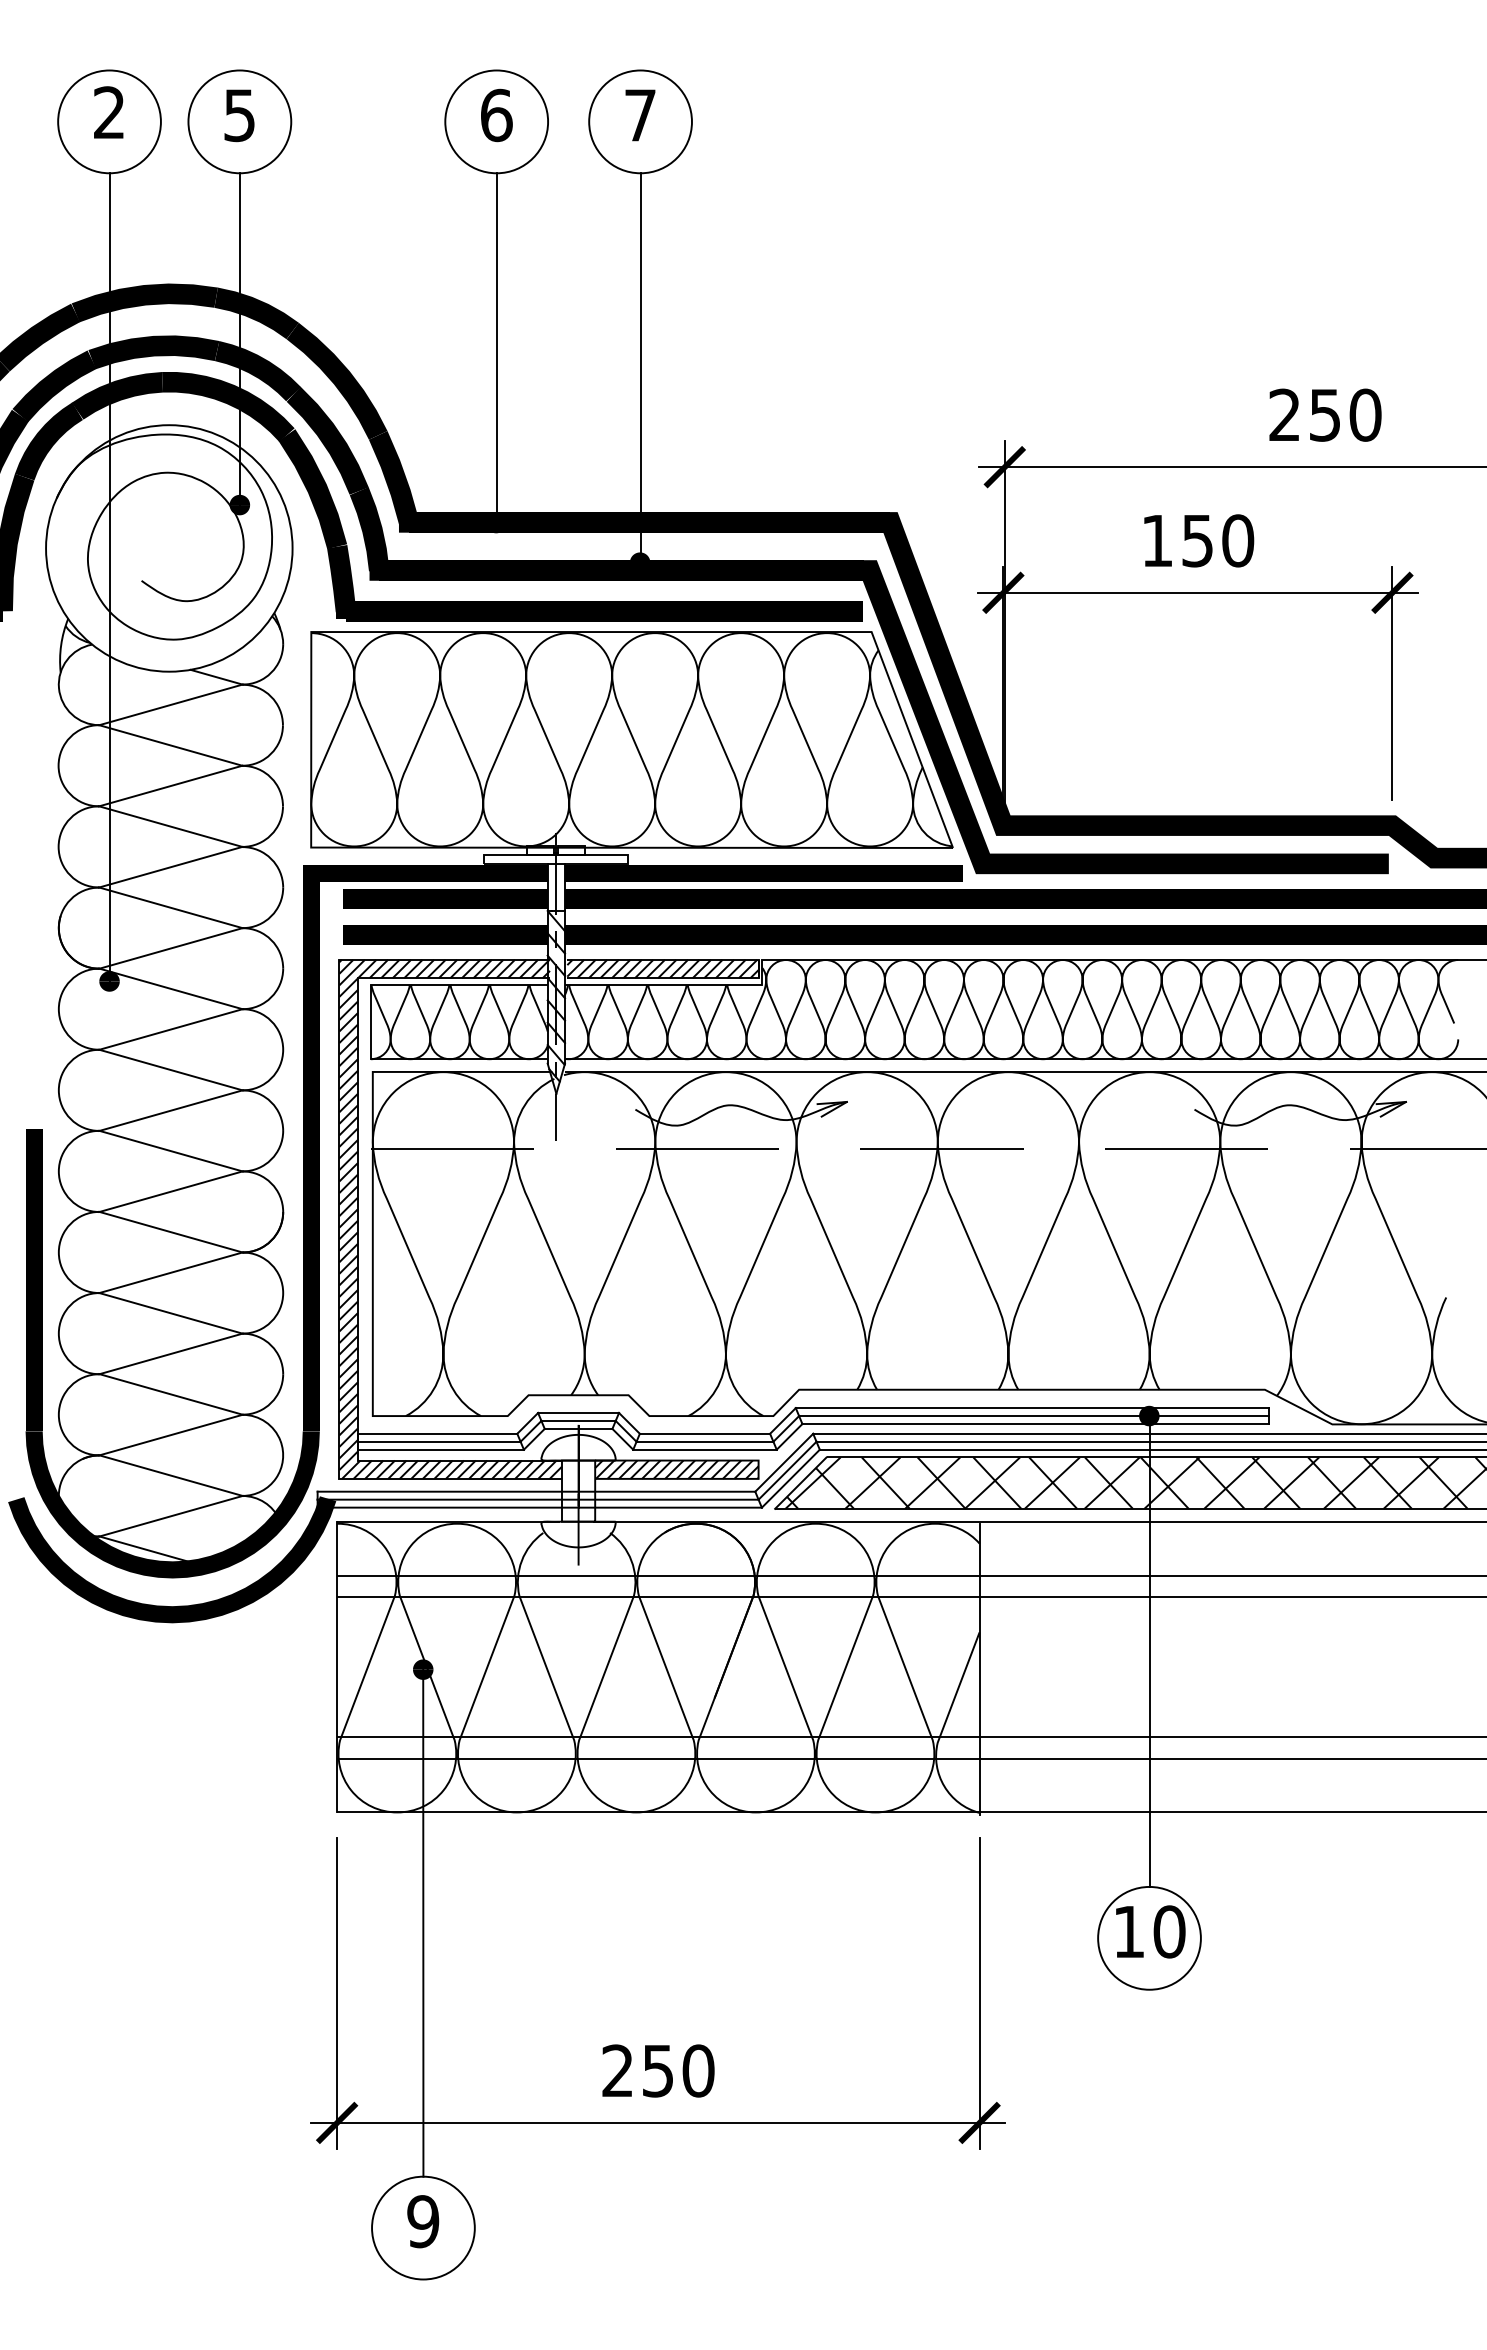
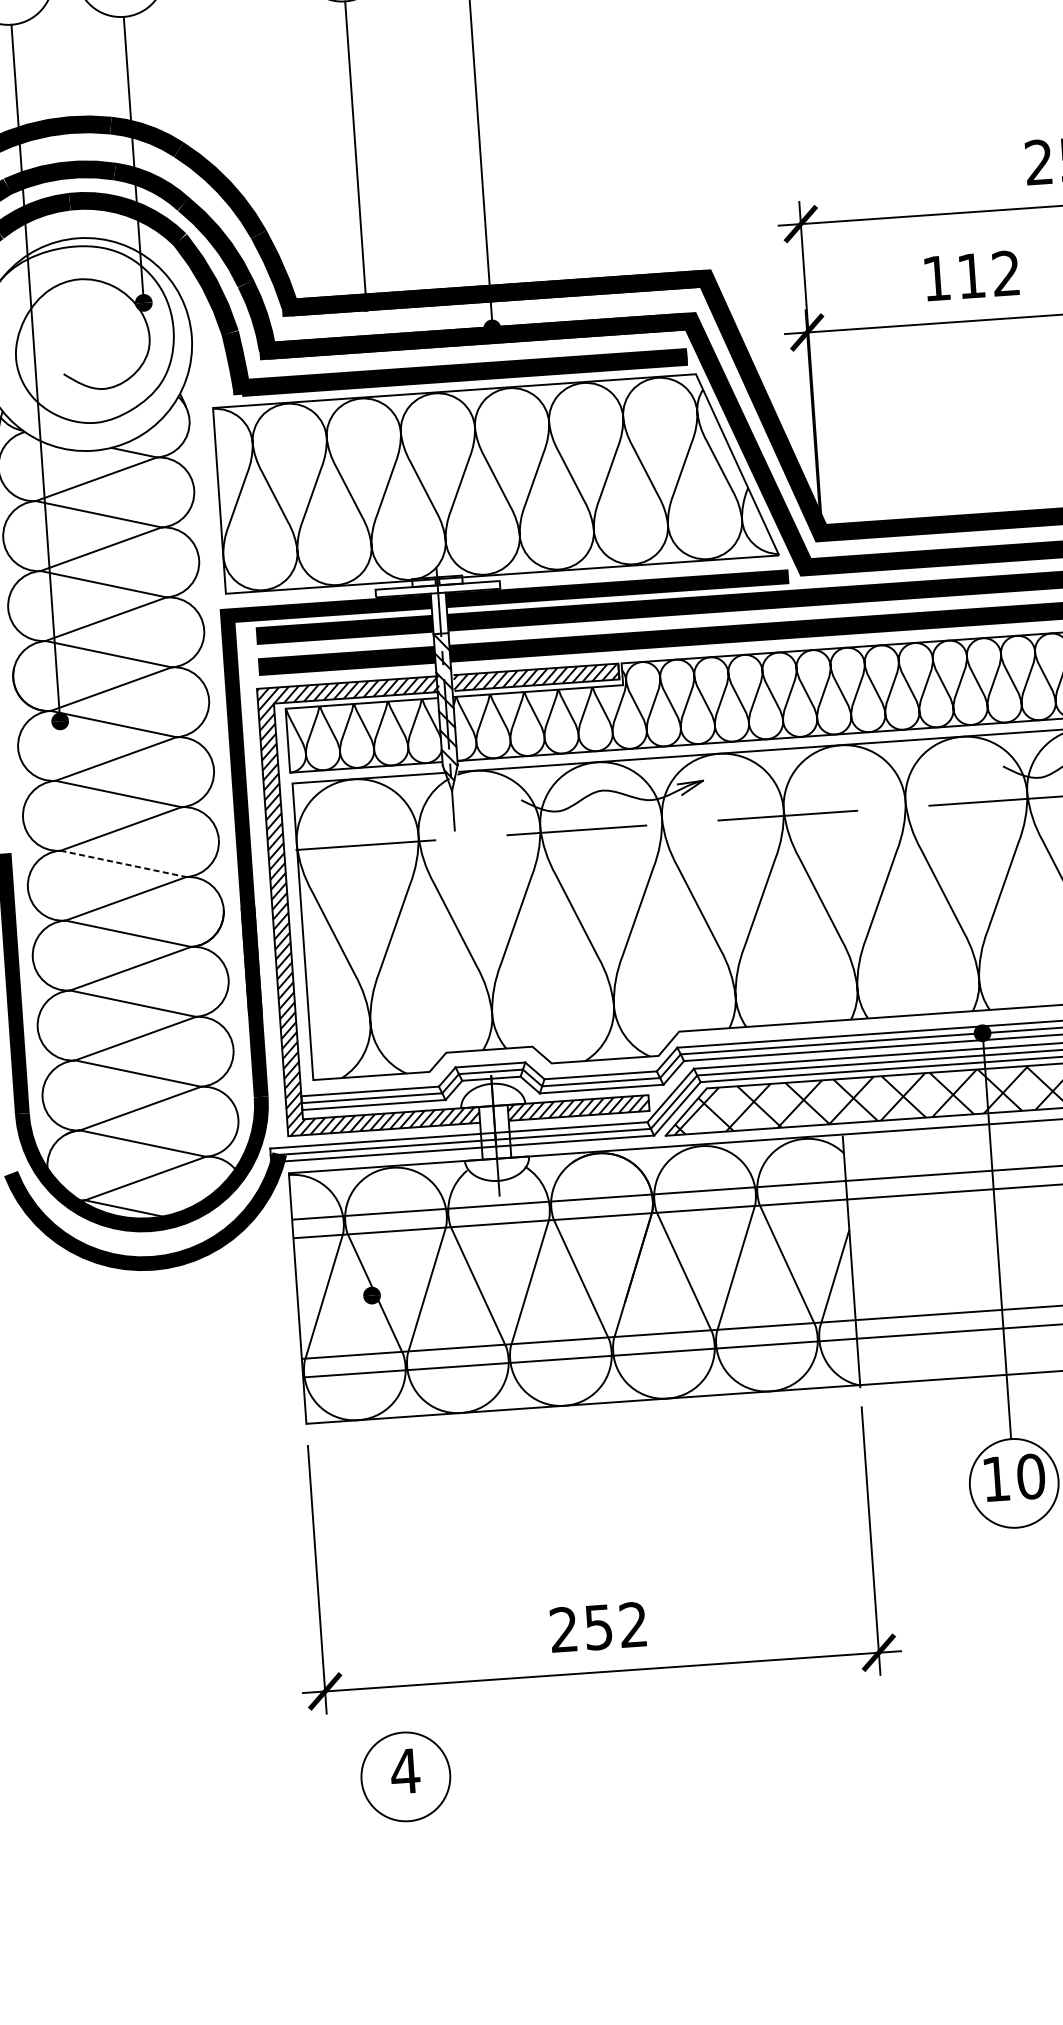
text: (1218, 540) -> (989, 274), 150 -> 112
line: (171, 1151) -> (123, 864), solid -> dashed
line: (423, 1922) -> (387, 1513), removed
text: (698, 2070) -> (633, 1624), 250 -> 252
text: (422, 2221) -> (404, 1771), 9 -> 4

